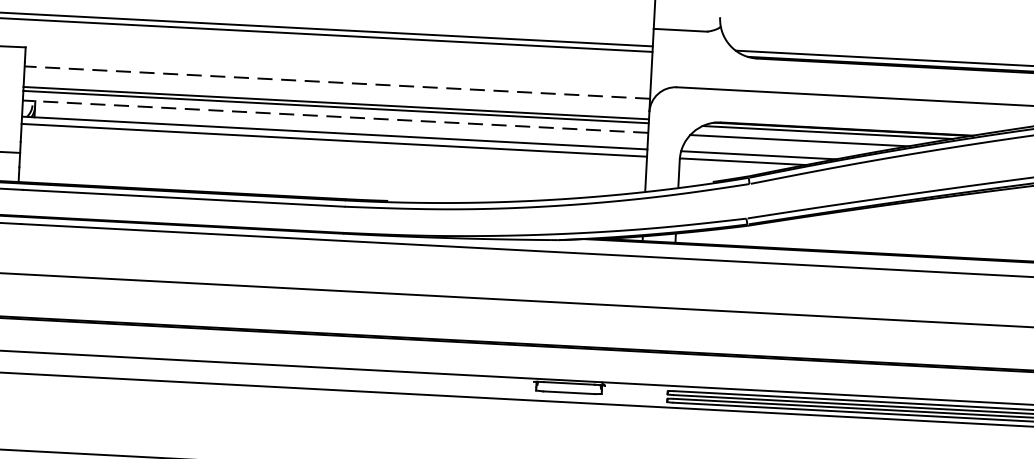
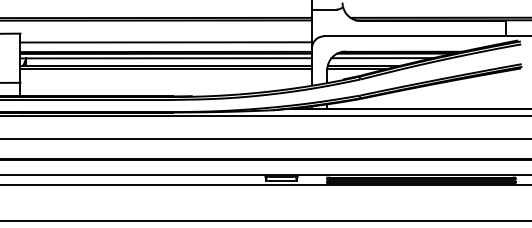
line: (337, 82) -> (166, 42), dashed -> solid
line: (336, 117) -> (166, 58), dashed -> solid

